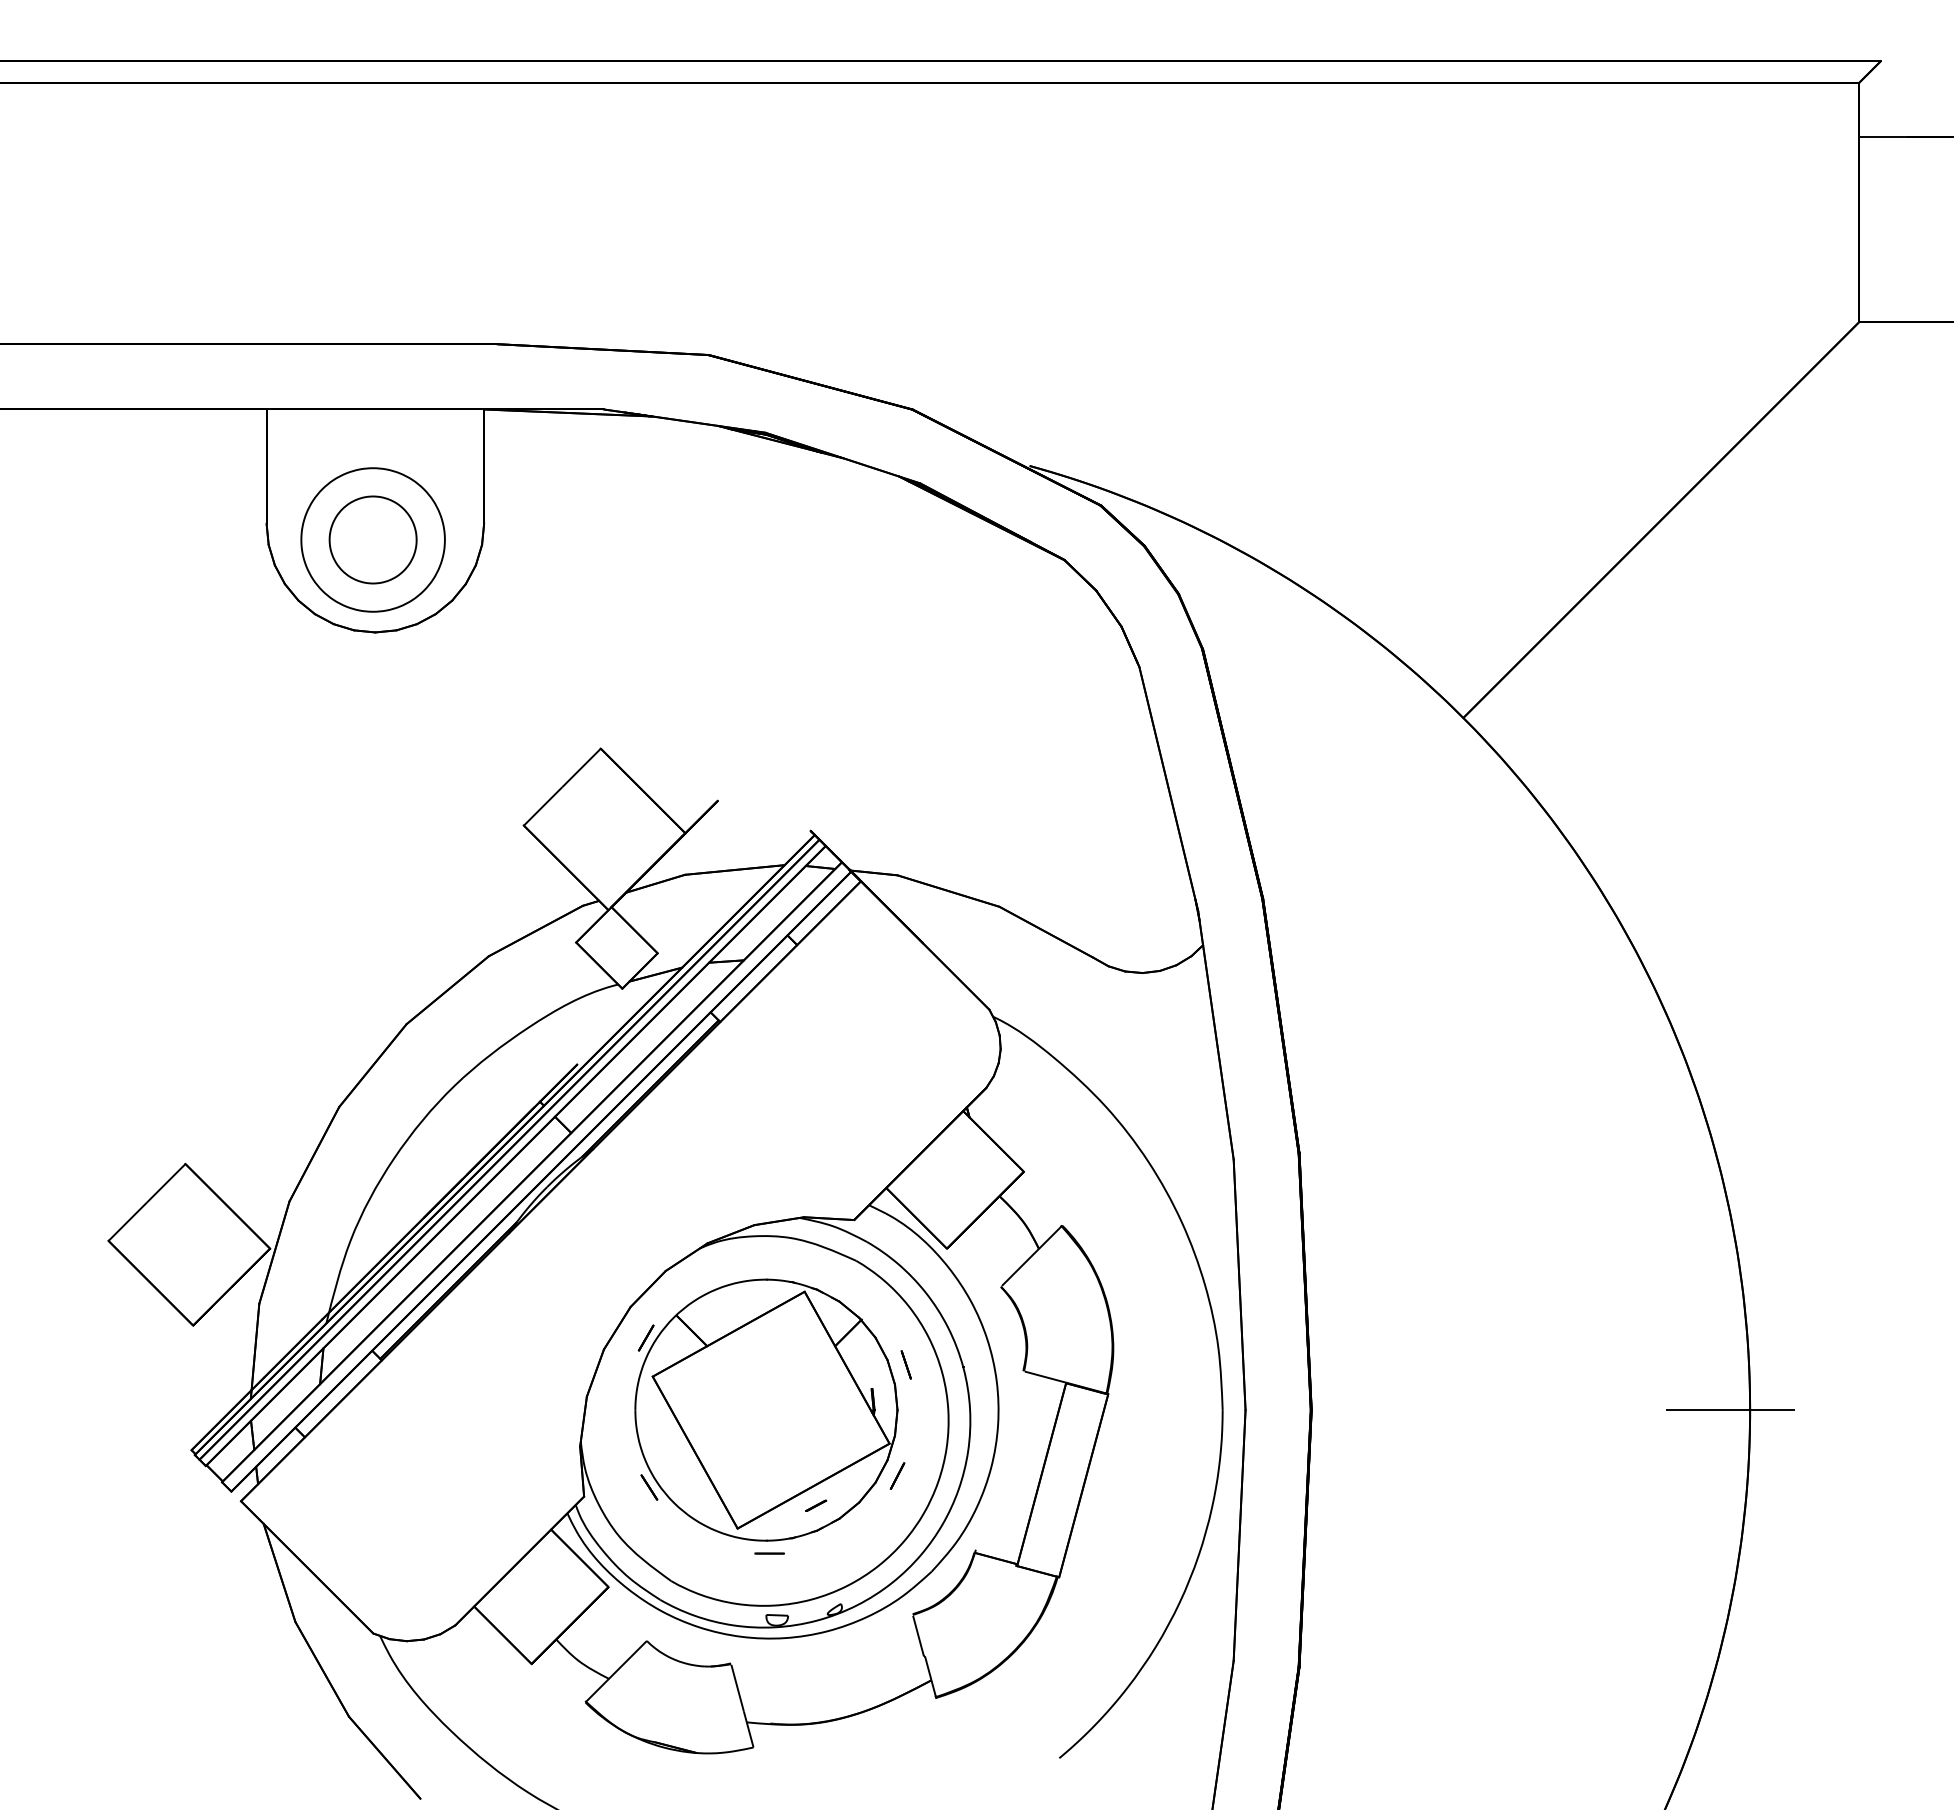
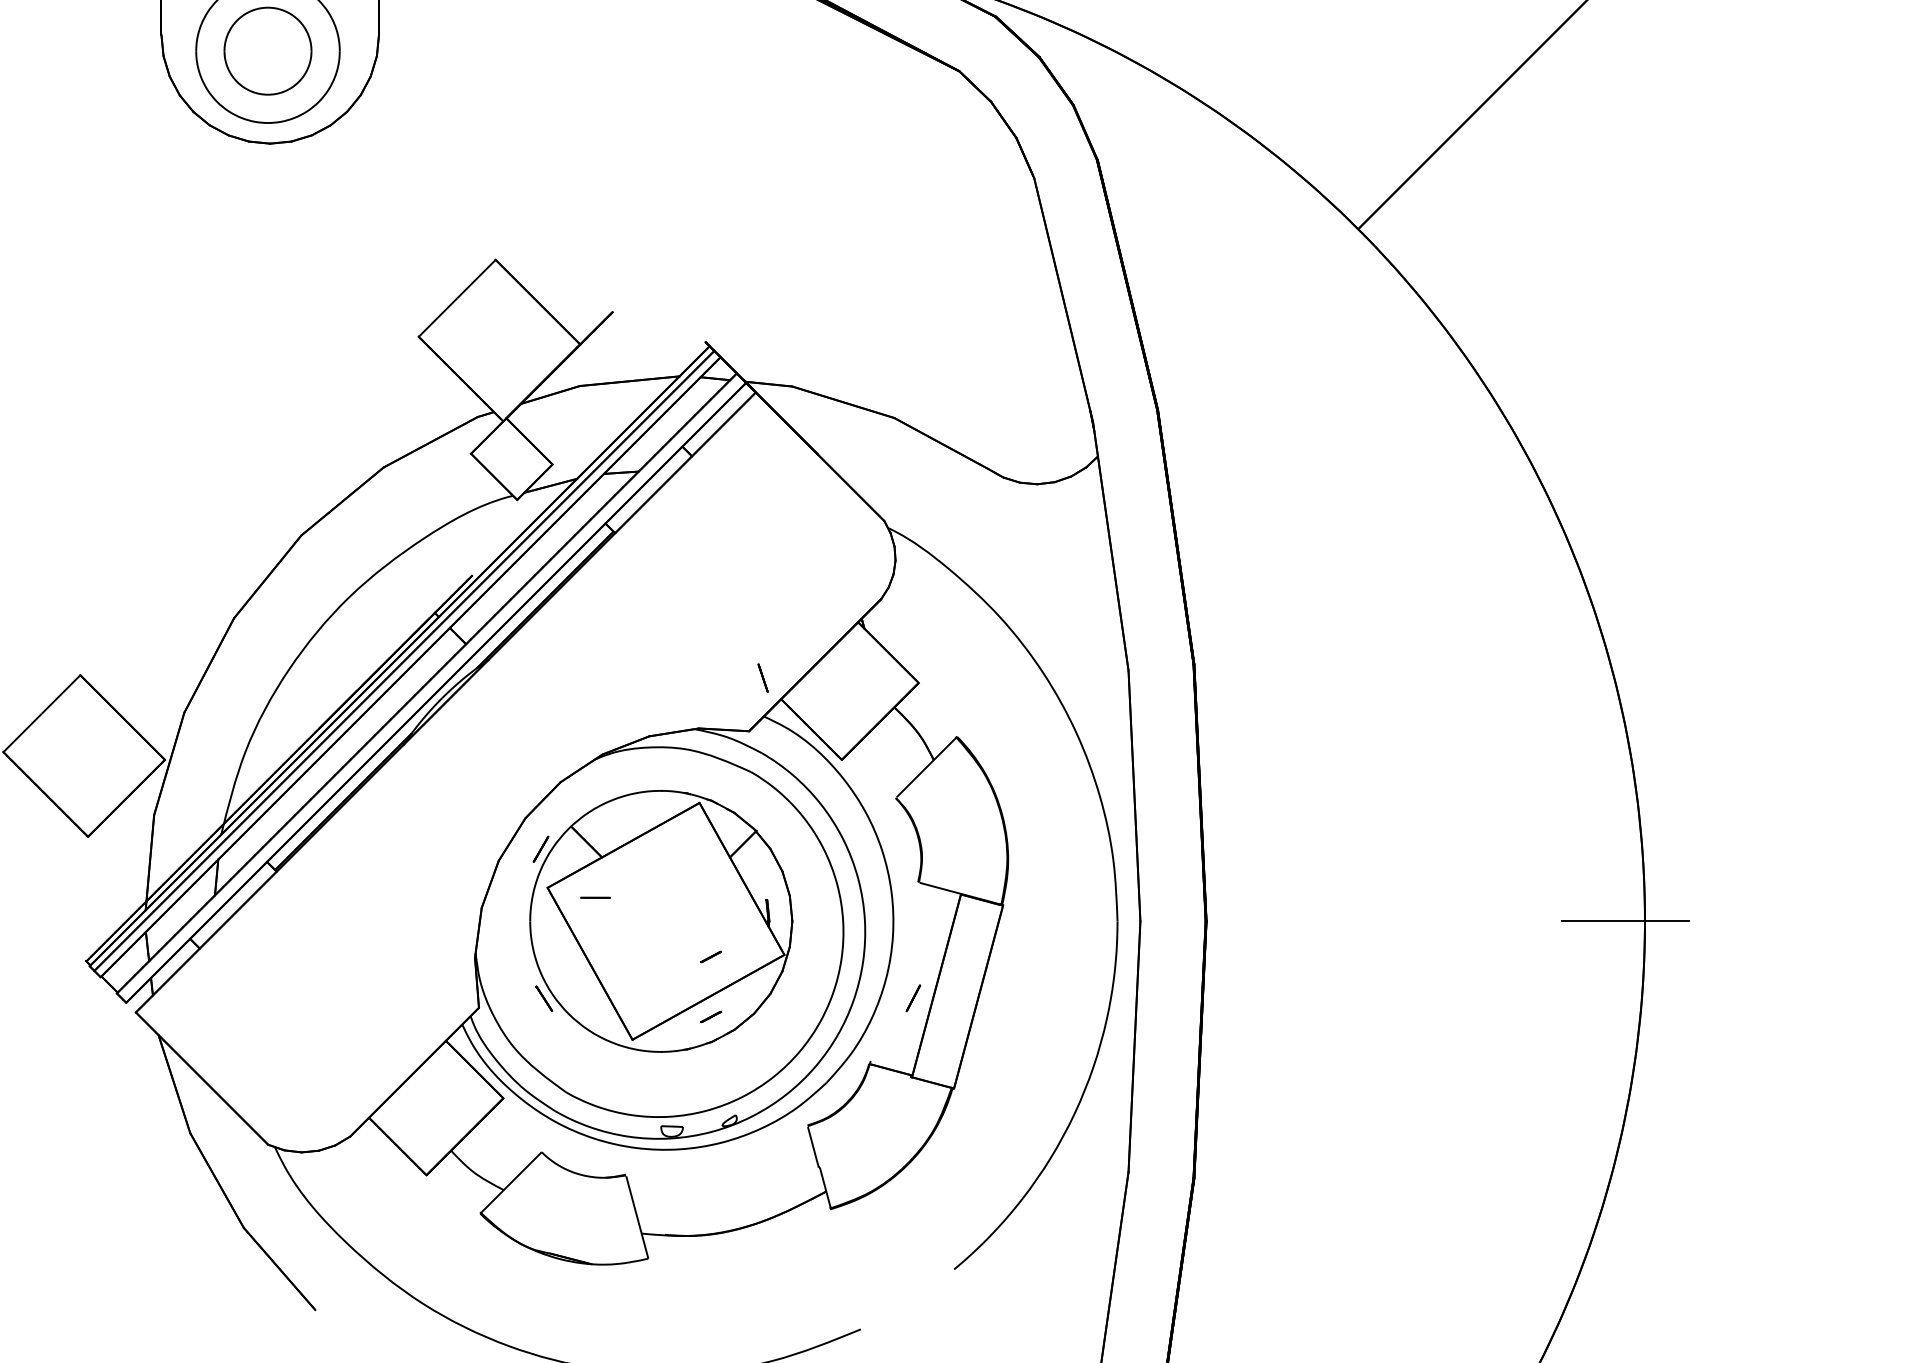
line: (905, 1364) -> (762, 677), moved
line: (816, 1445) -> (711, 956), added
line: (897, 1475) -> (913, 997), moved
line: (769, 1553) -> (595, 897), moved

